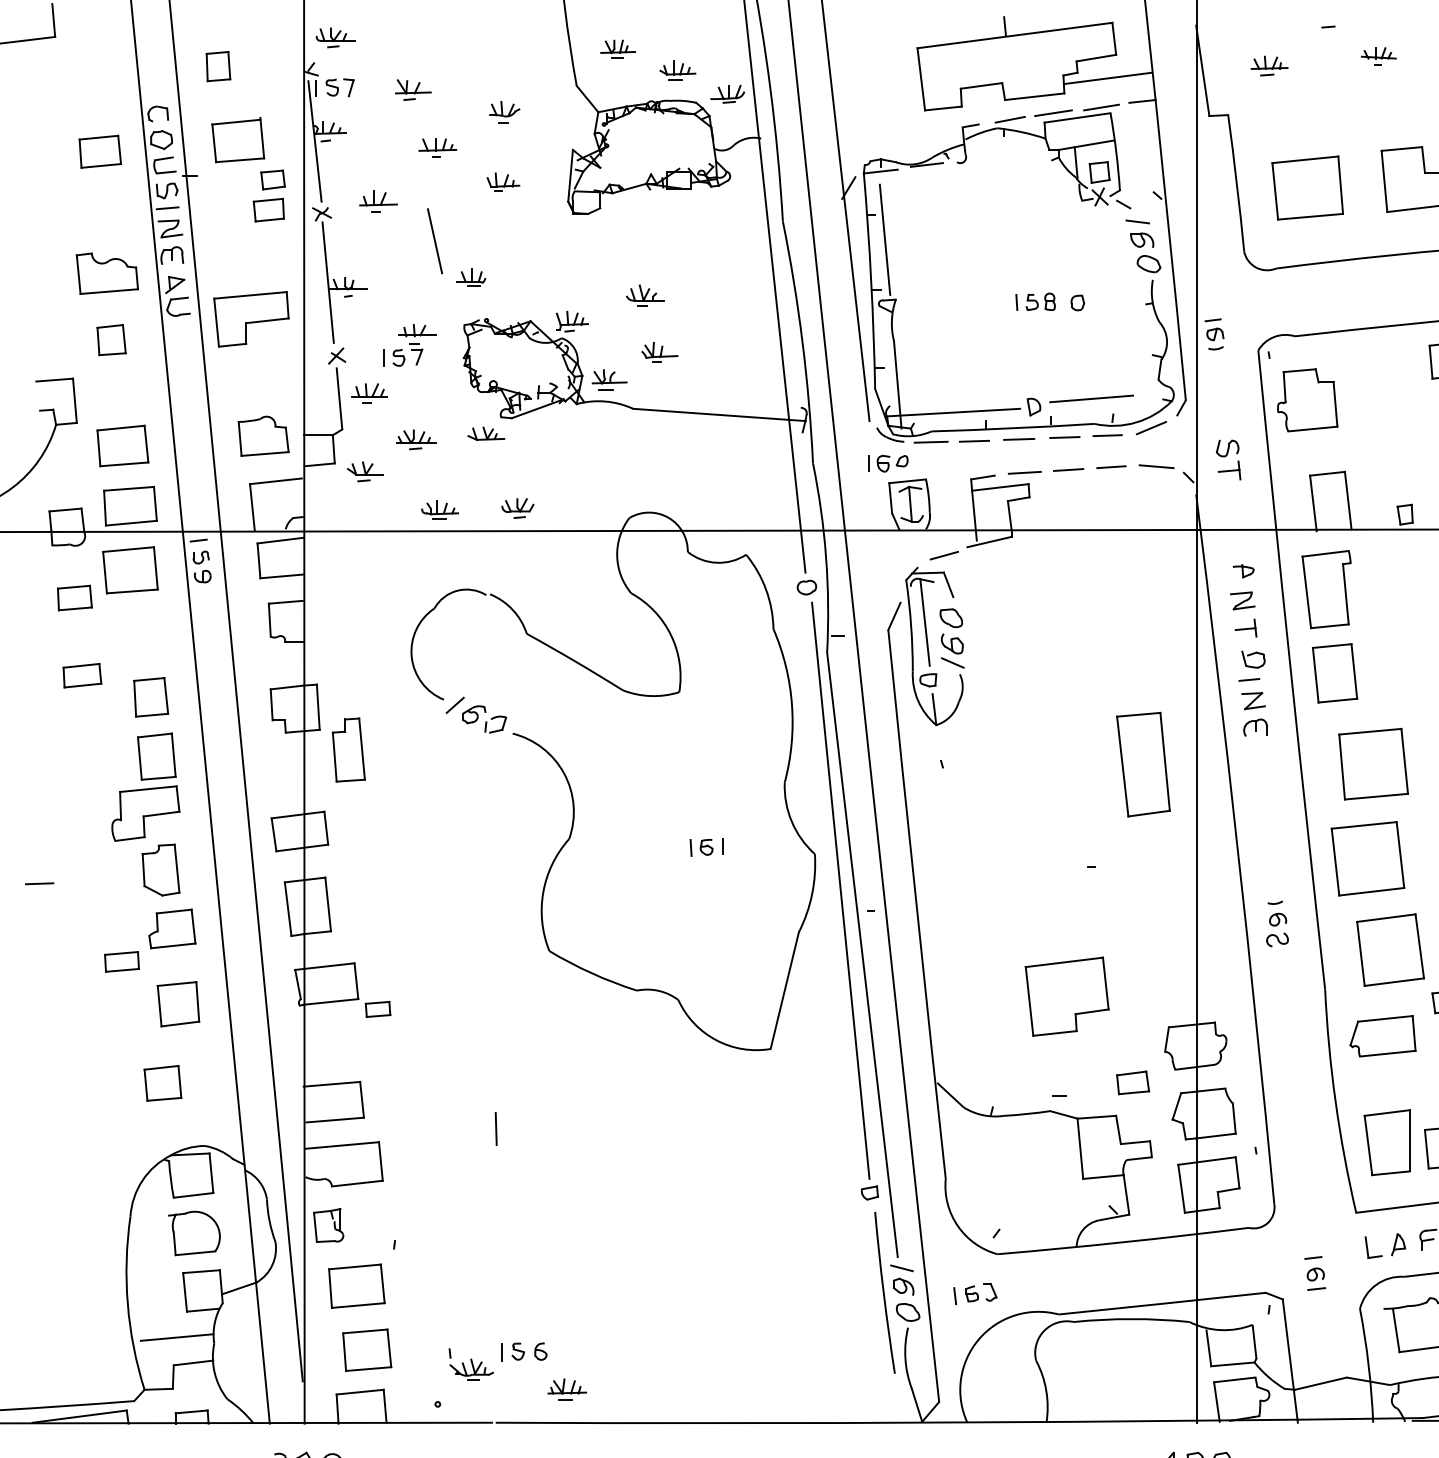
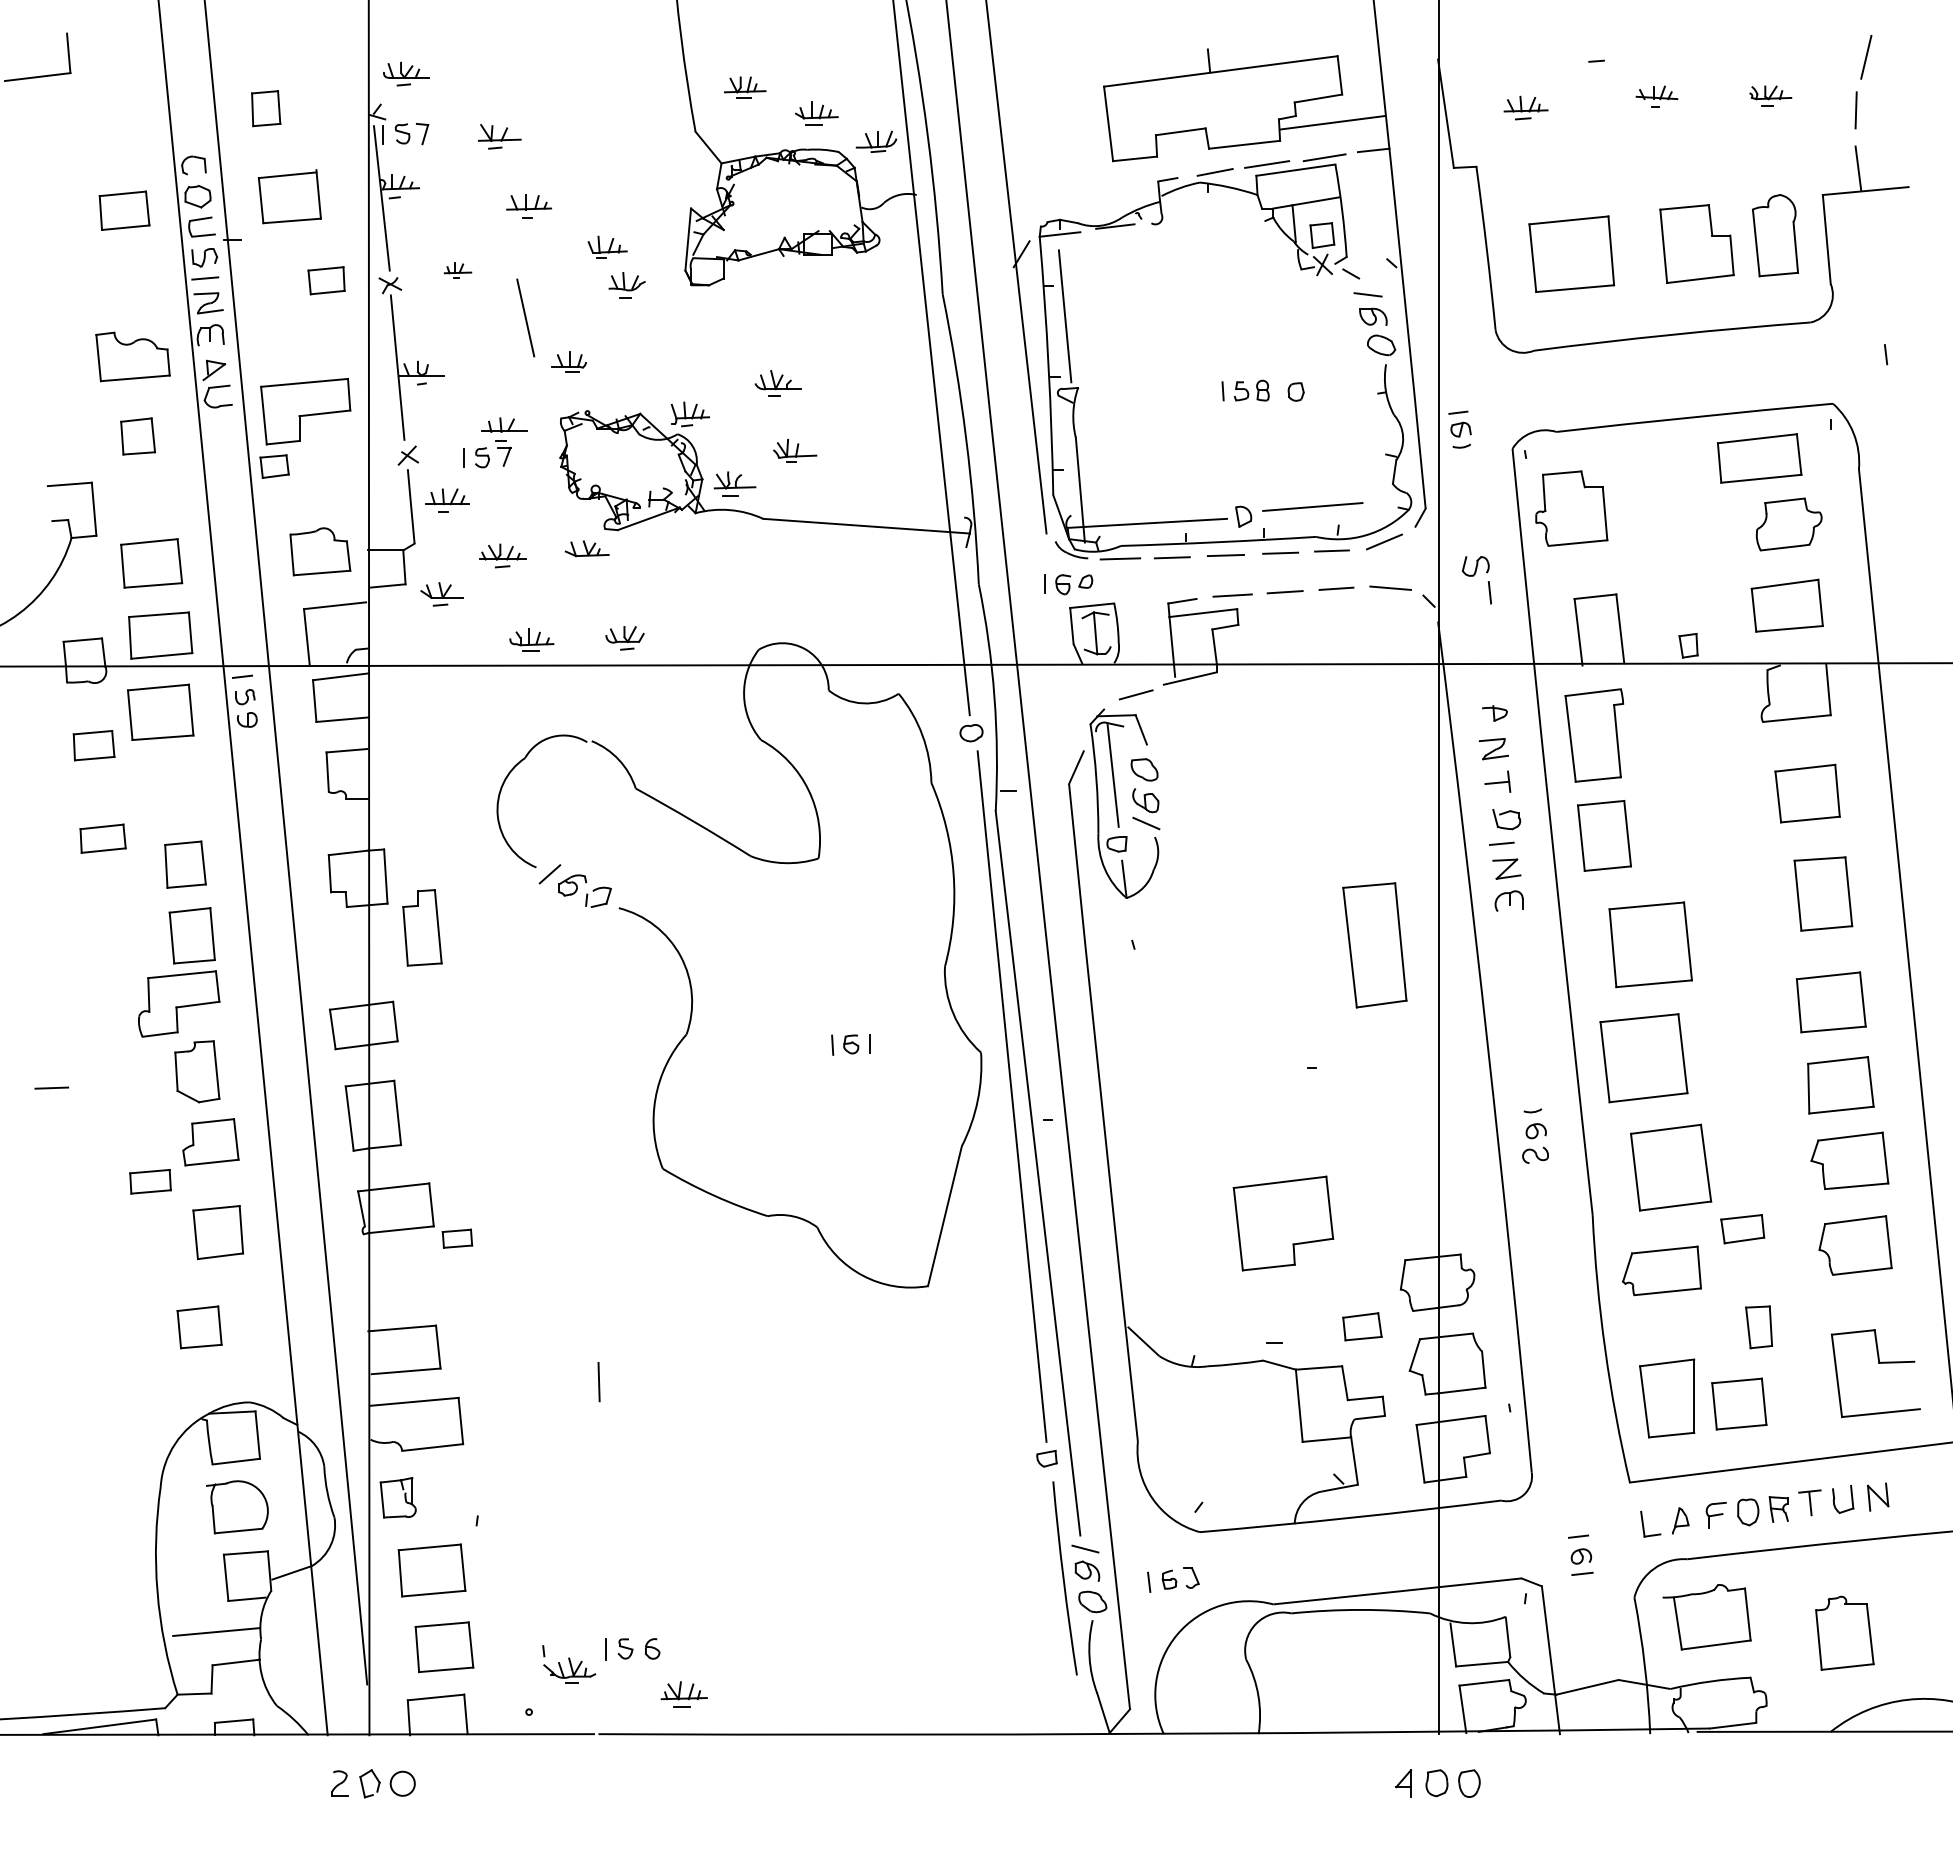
part: (504, 112) -> (626, 285), moved
part: (272, 179) -> (274, 466), moved
part: (378, 201) -> (457, 270), size x0.6
line: (1229, 471) -> (1477, 593), removed

